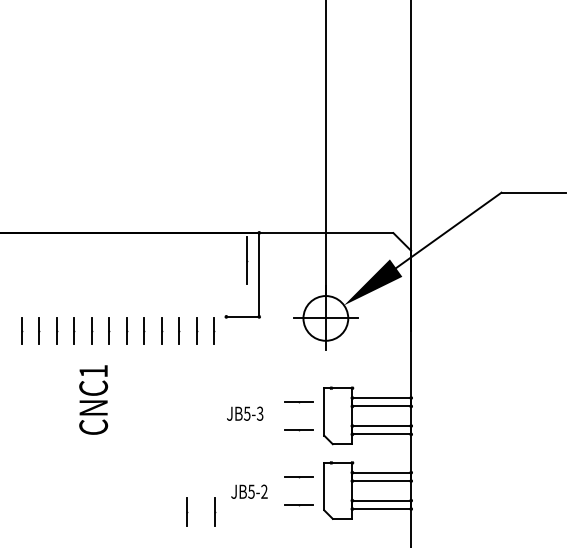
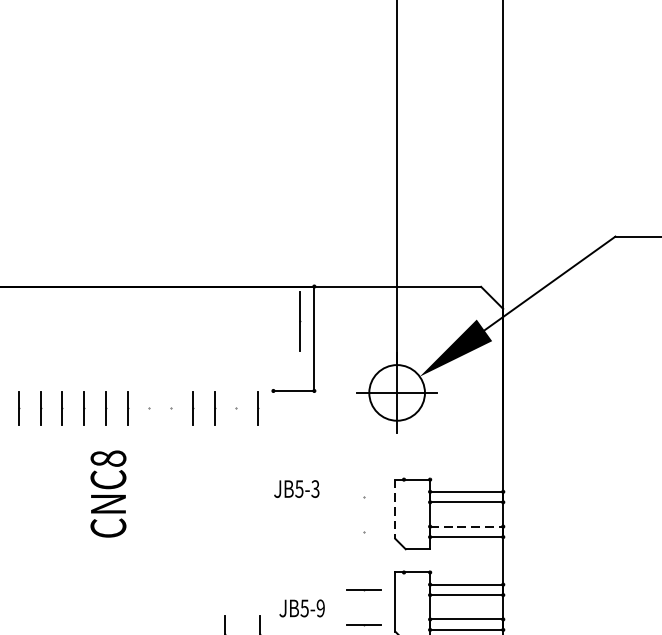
line: (126, 330) -> (149, 407), removed
line: (144, 330) -> (171, 407), removed
line: (196, 330) -> (236, 407), removed
text: (93, 370) -> (108, 457), CNC1 -> CNC8
line: (299, 402) -> (364, 497), removed
line: (324, 412) -> (395, 509), solid -> dashed
text: (245, 413) -> (297, 488), moved
line: (382, 426) -> (467, 527), solid -> dashed
line: (299, 430) -> (364, 532), removed
text: (264, 491) -> (320, 608), JB5-2 -> JB5-9

